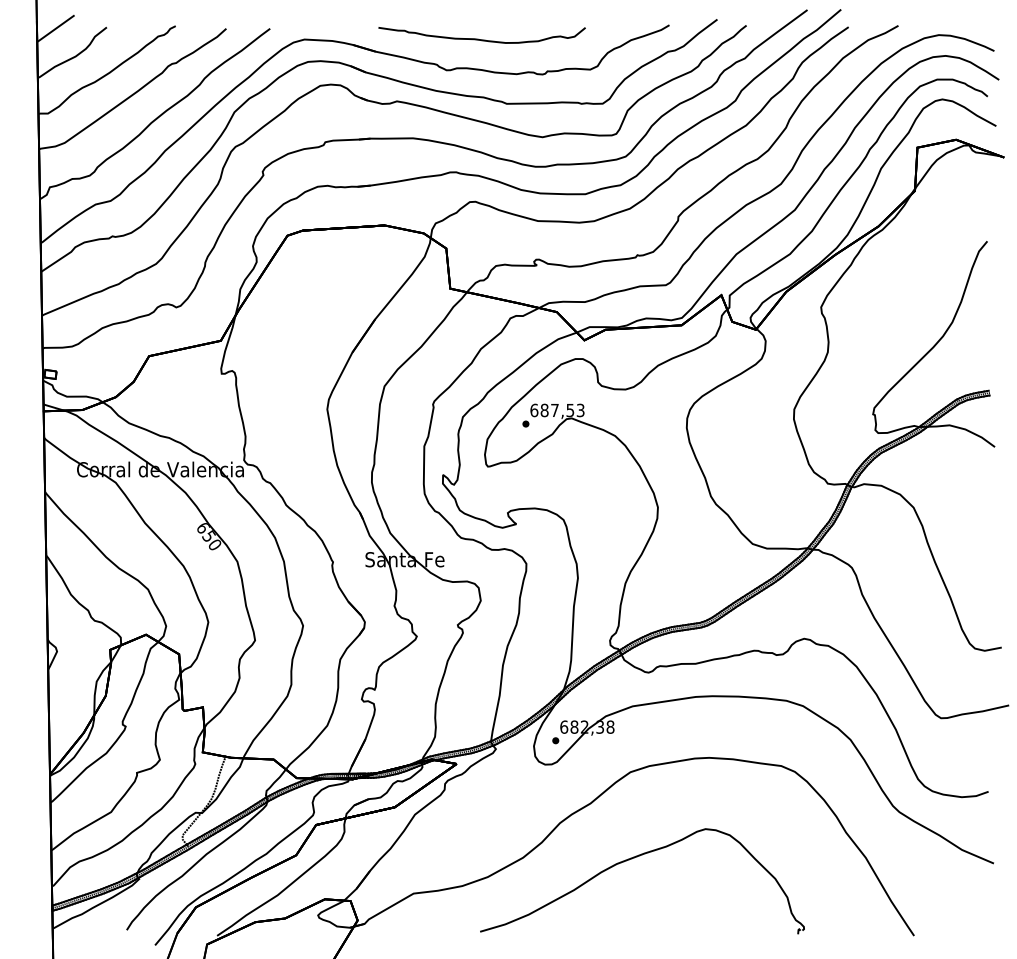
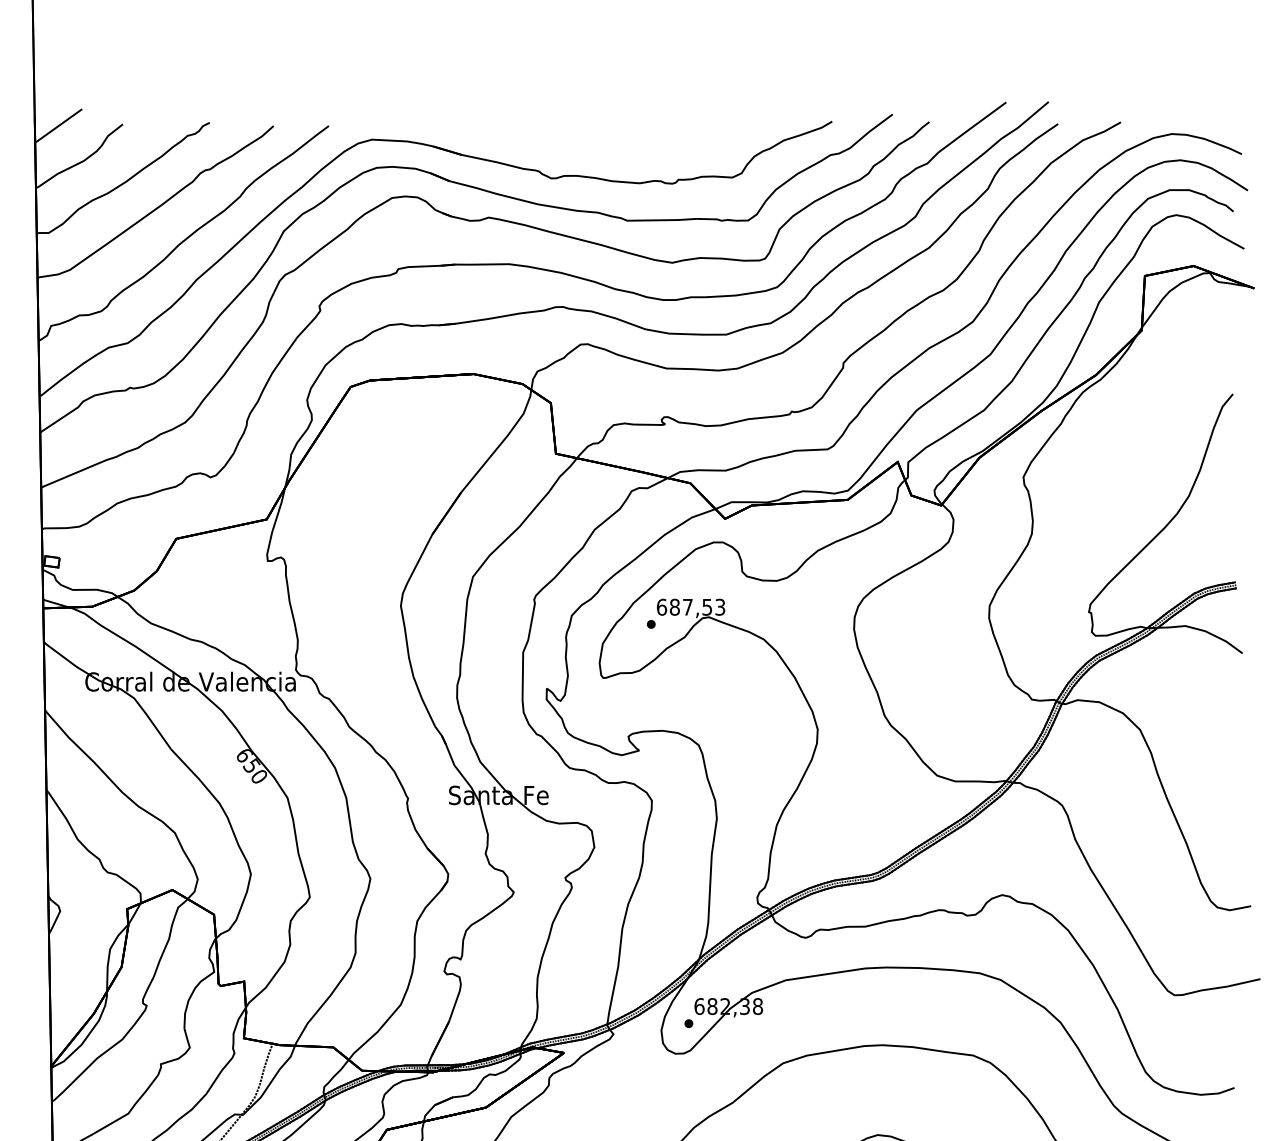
curve: (481, 39) -> (595, 139), removed

